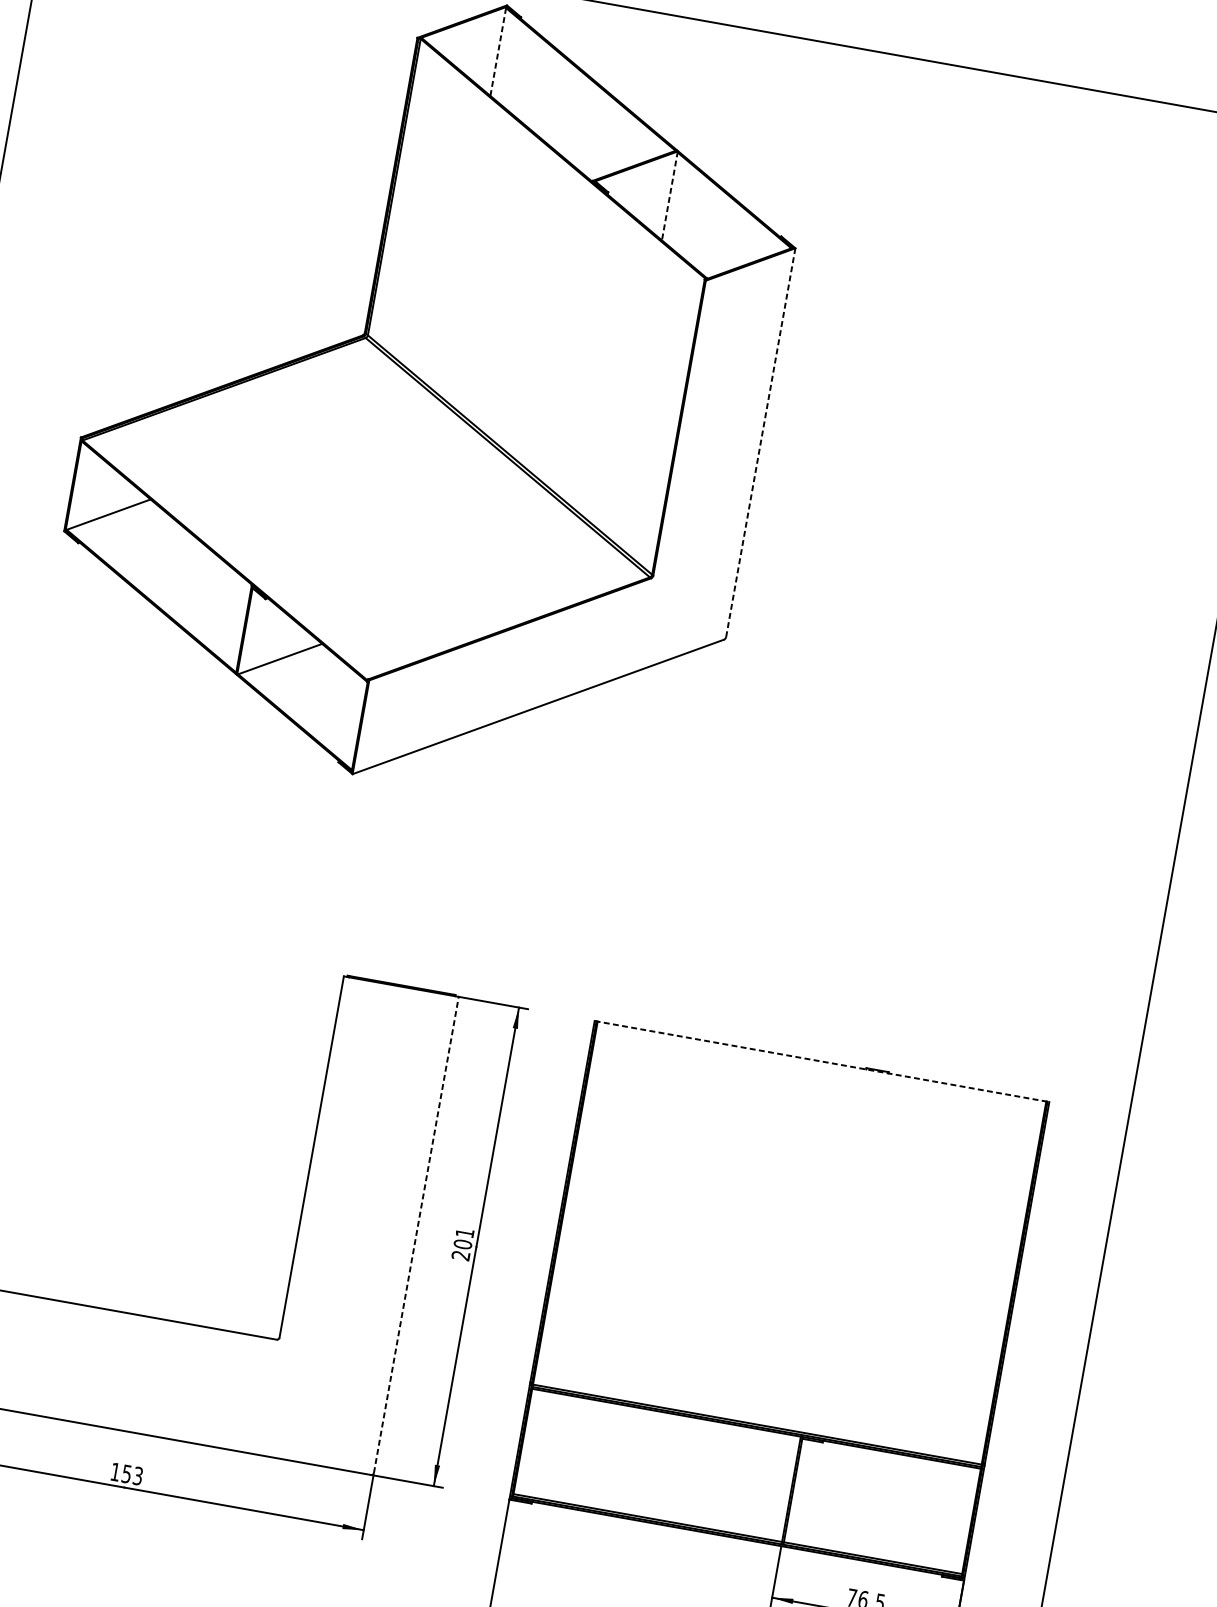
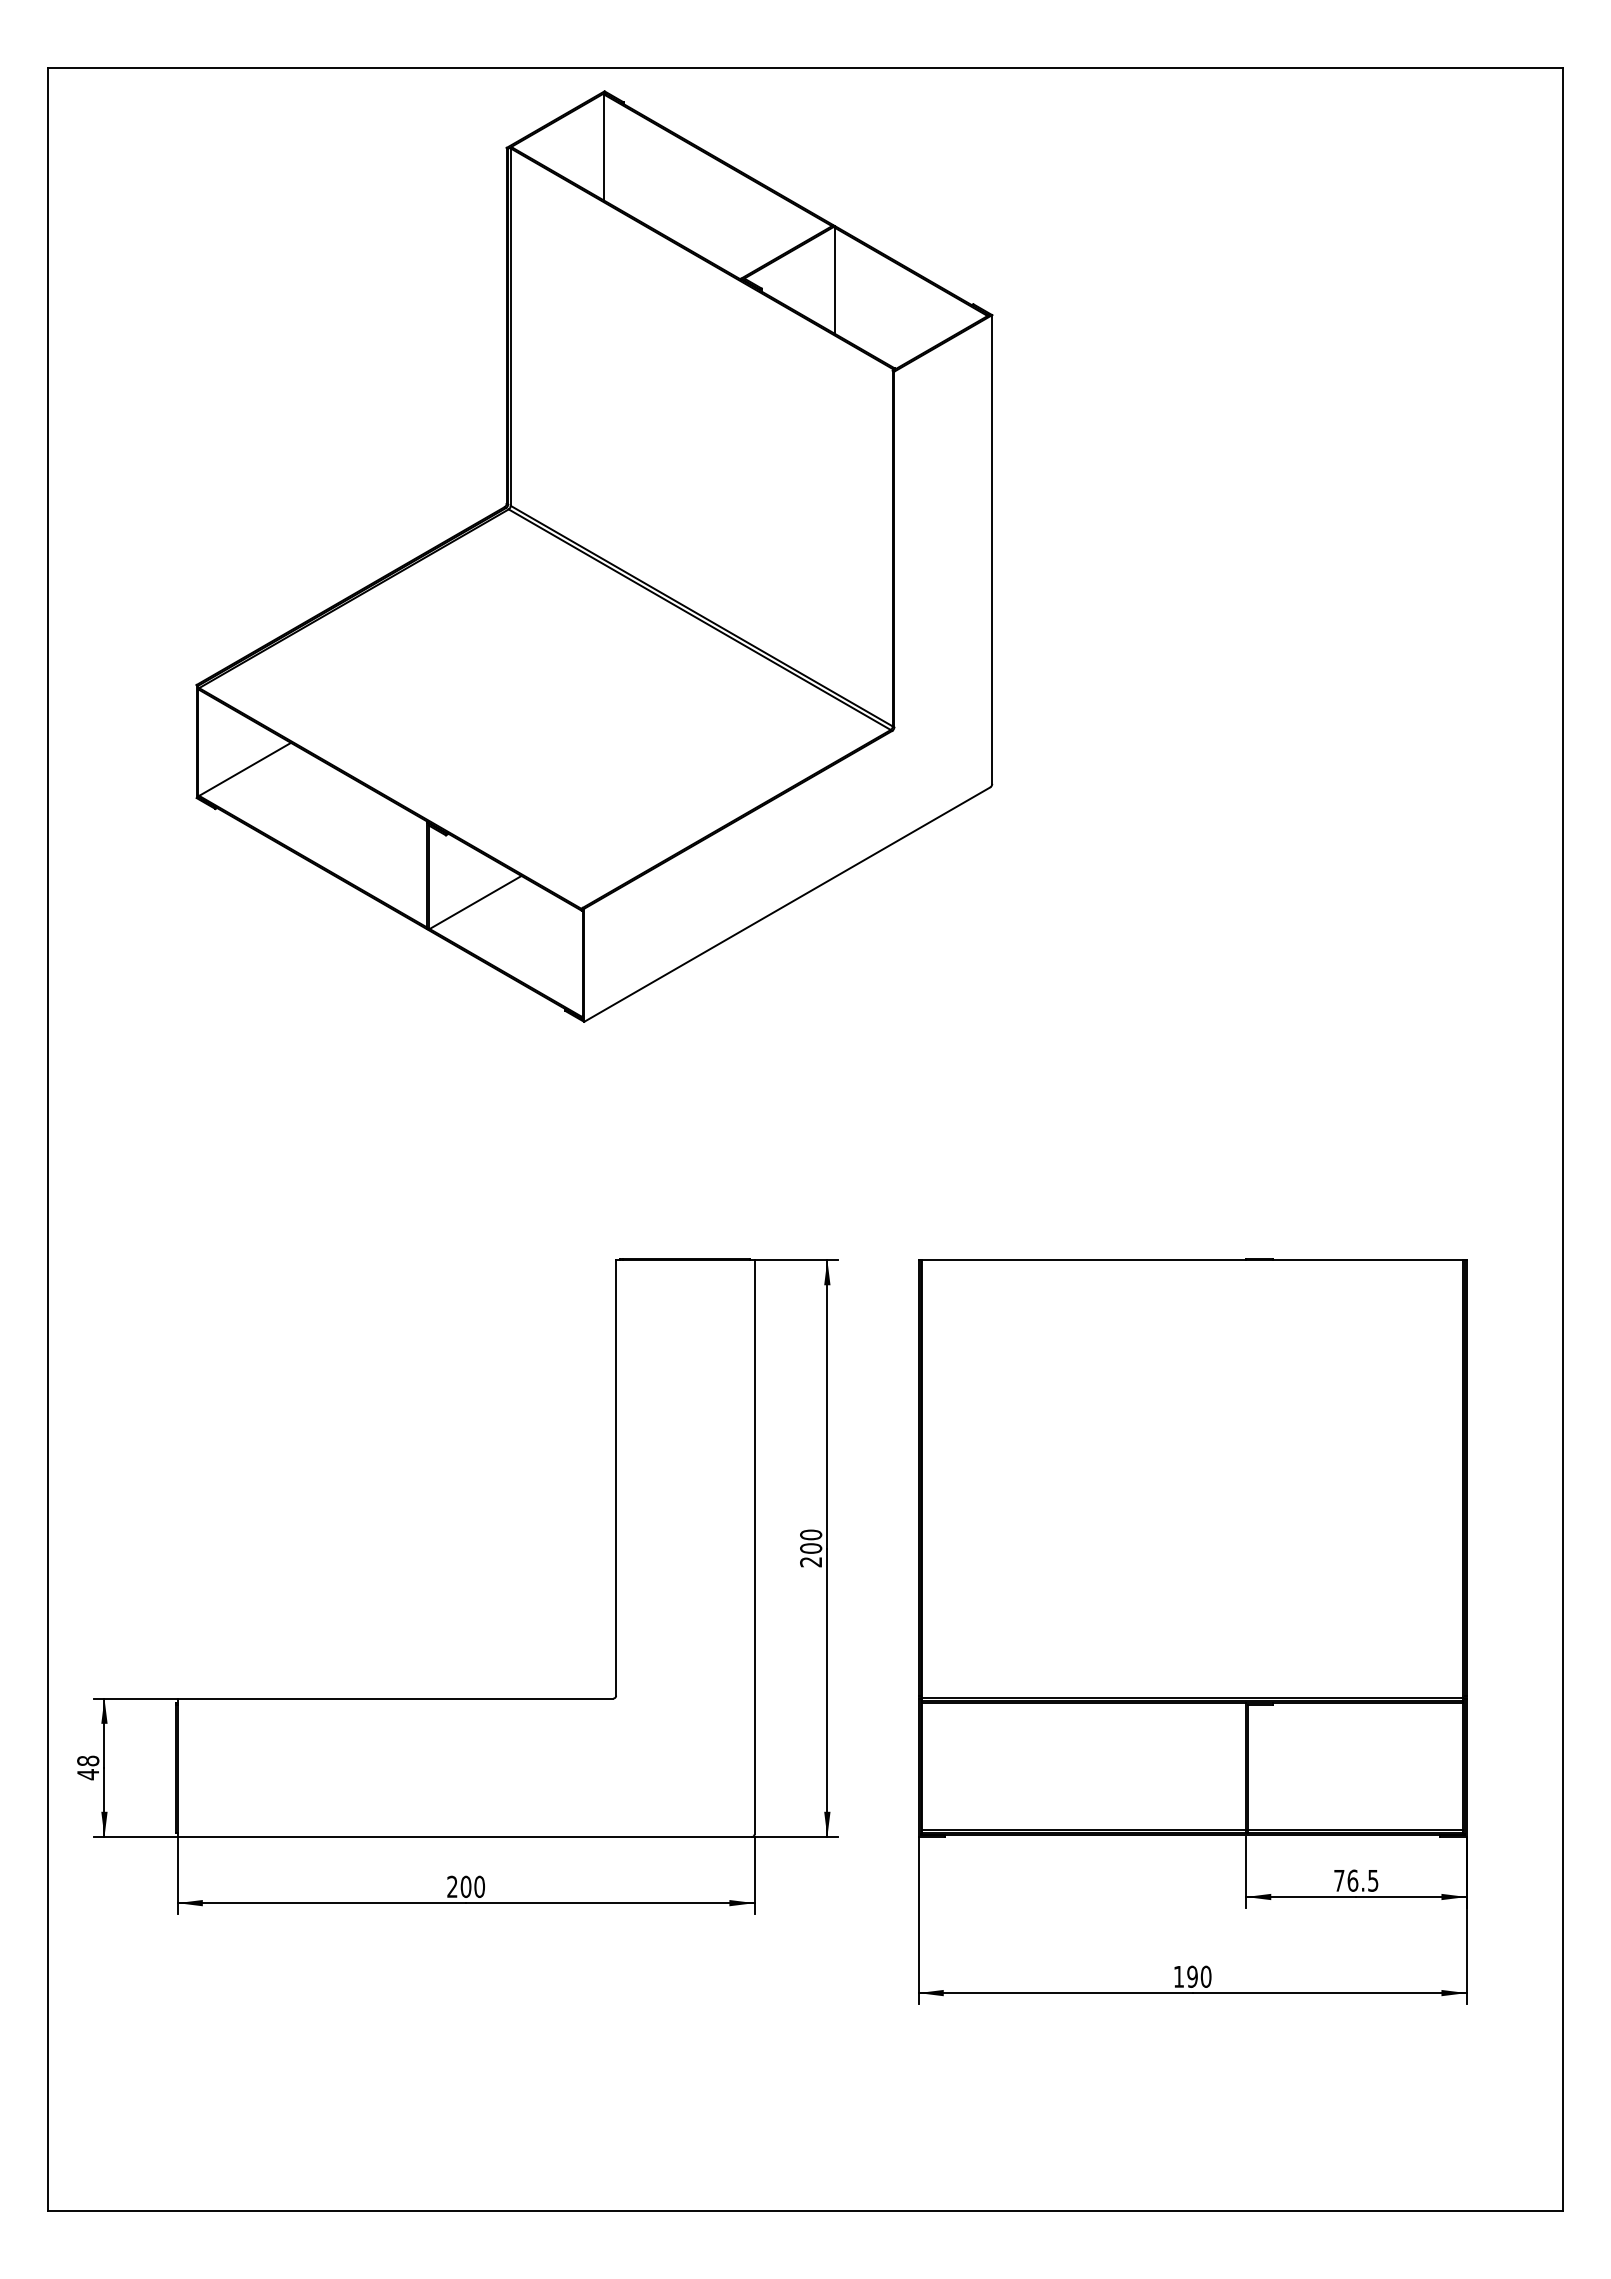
line: (498, 51) -> (604, 147), dashed -> solid
line: (669, 196) -> (834, 280), dashed -> solid
line: (760, 442) -> (992, 549), dashed -> solid
line: (822, 1062) -> (1193, 1260), dashed -> solid
text: (465, 1232) -> (811, 1534), 201 -> 200
line: (416, 1234) -> (754, 1546), dashed -> solid
text: (126, 1473) -> (465, 1886), 153 -> 200

